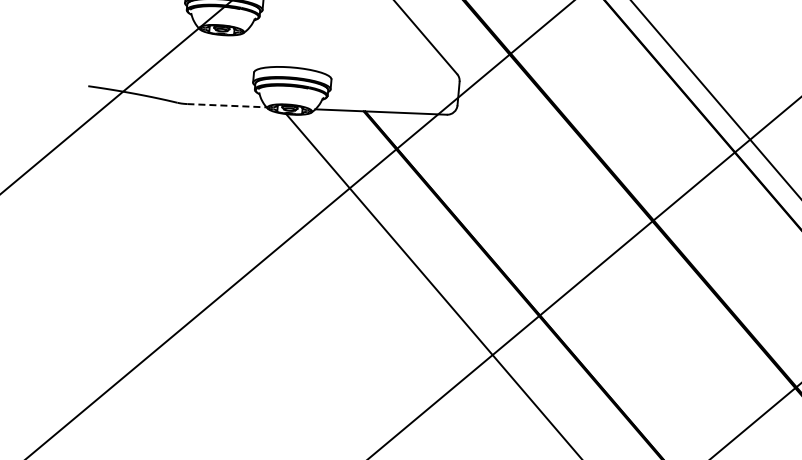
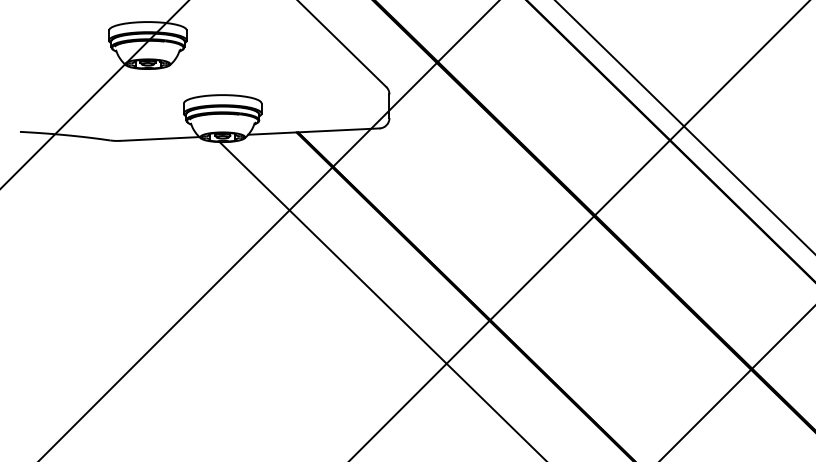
line: (226, 105) -> (159, 138), dashed -> solid

